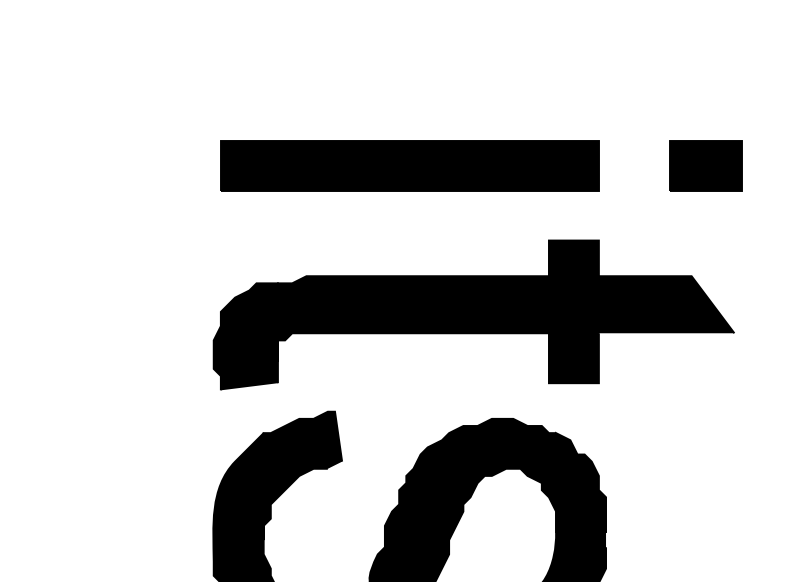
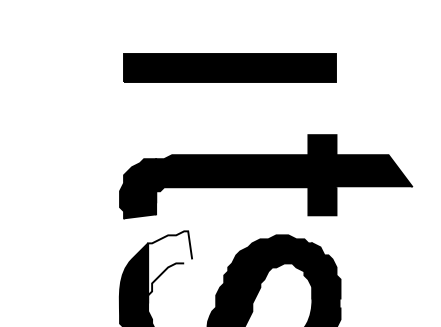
part: (408, 164) -> (229, 67), moved
part: (705, 164) -> (396, 92), removed
fill: (303, 476) -> (170, 267), removed

